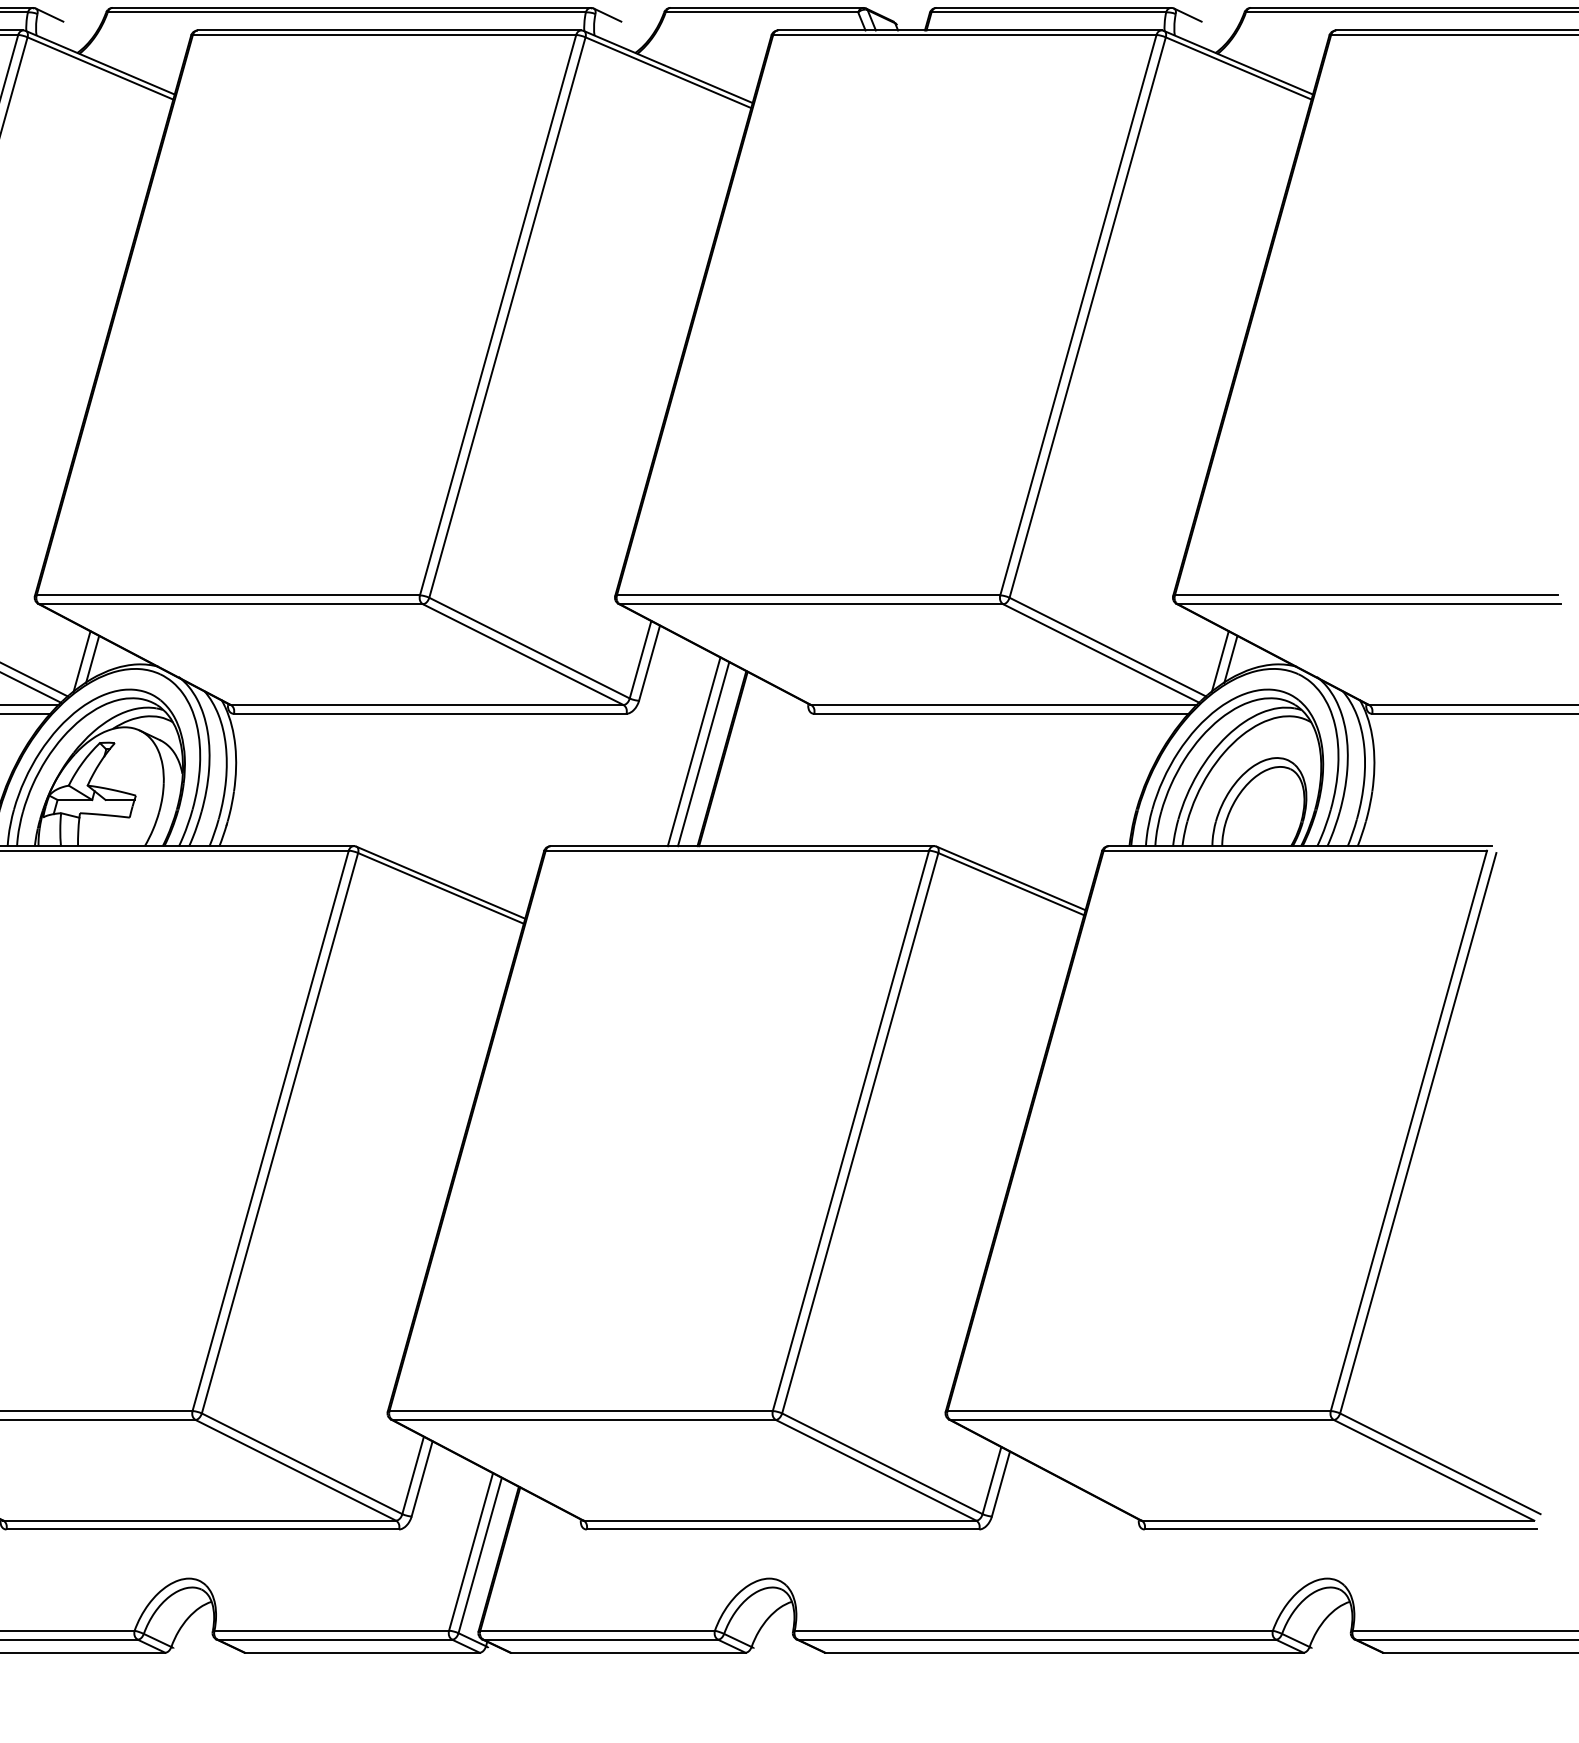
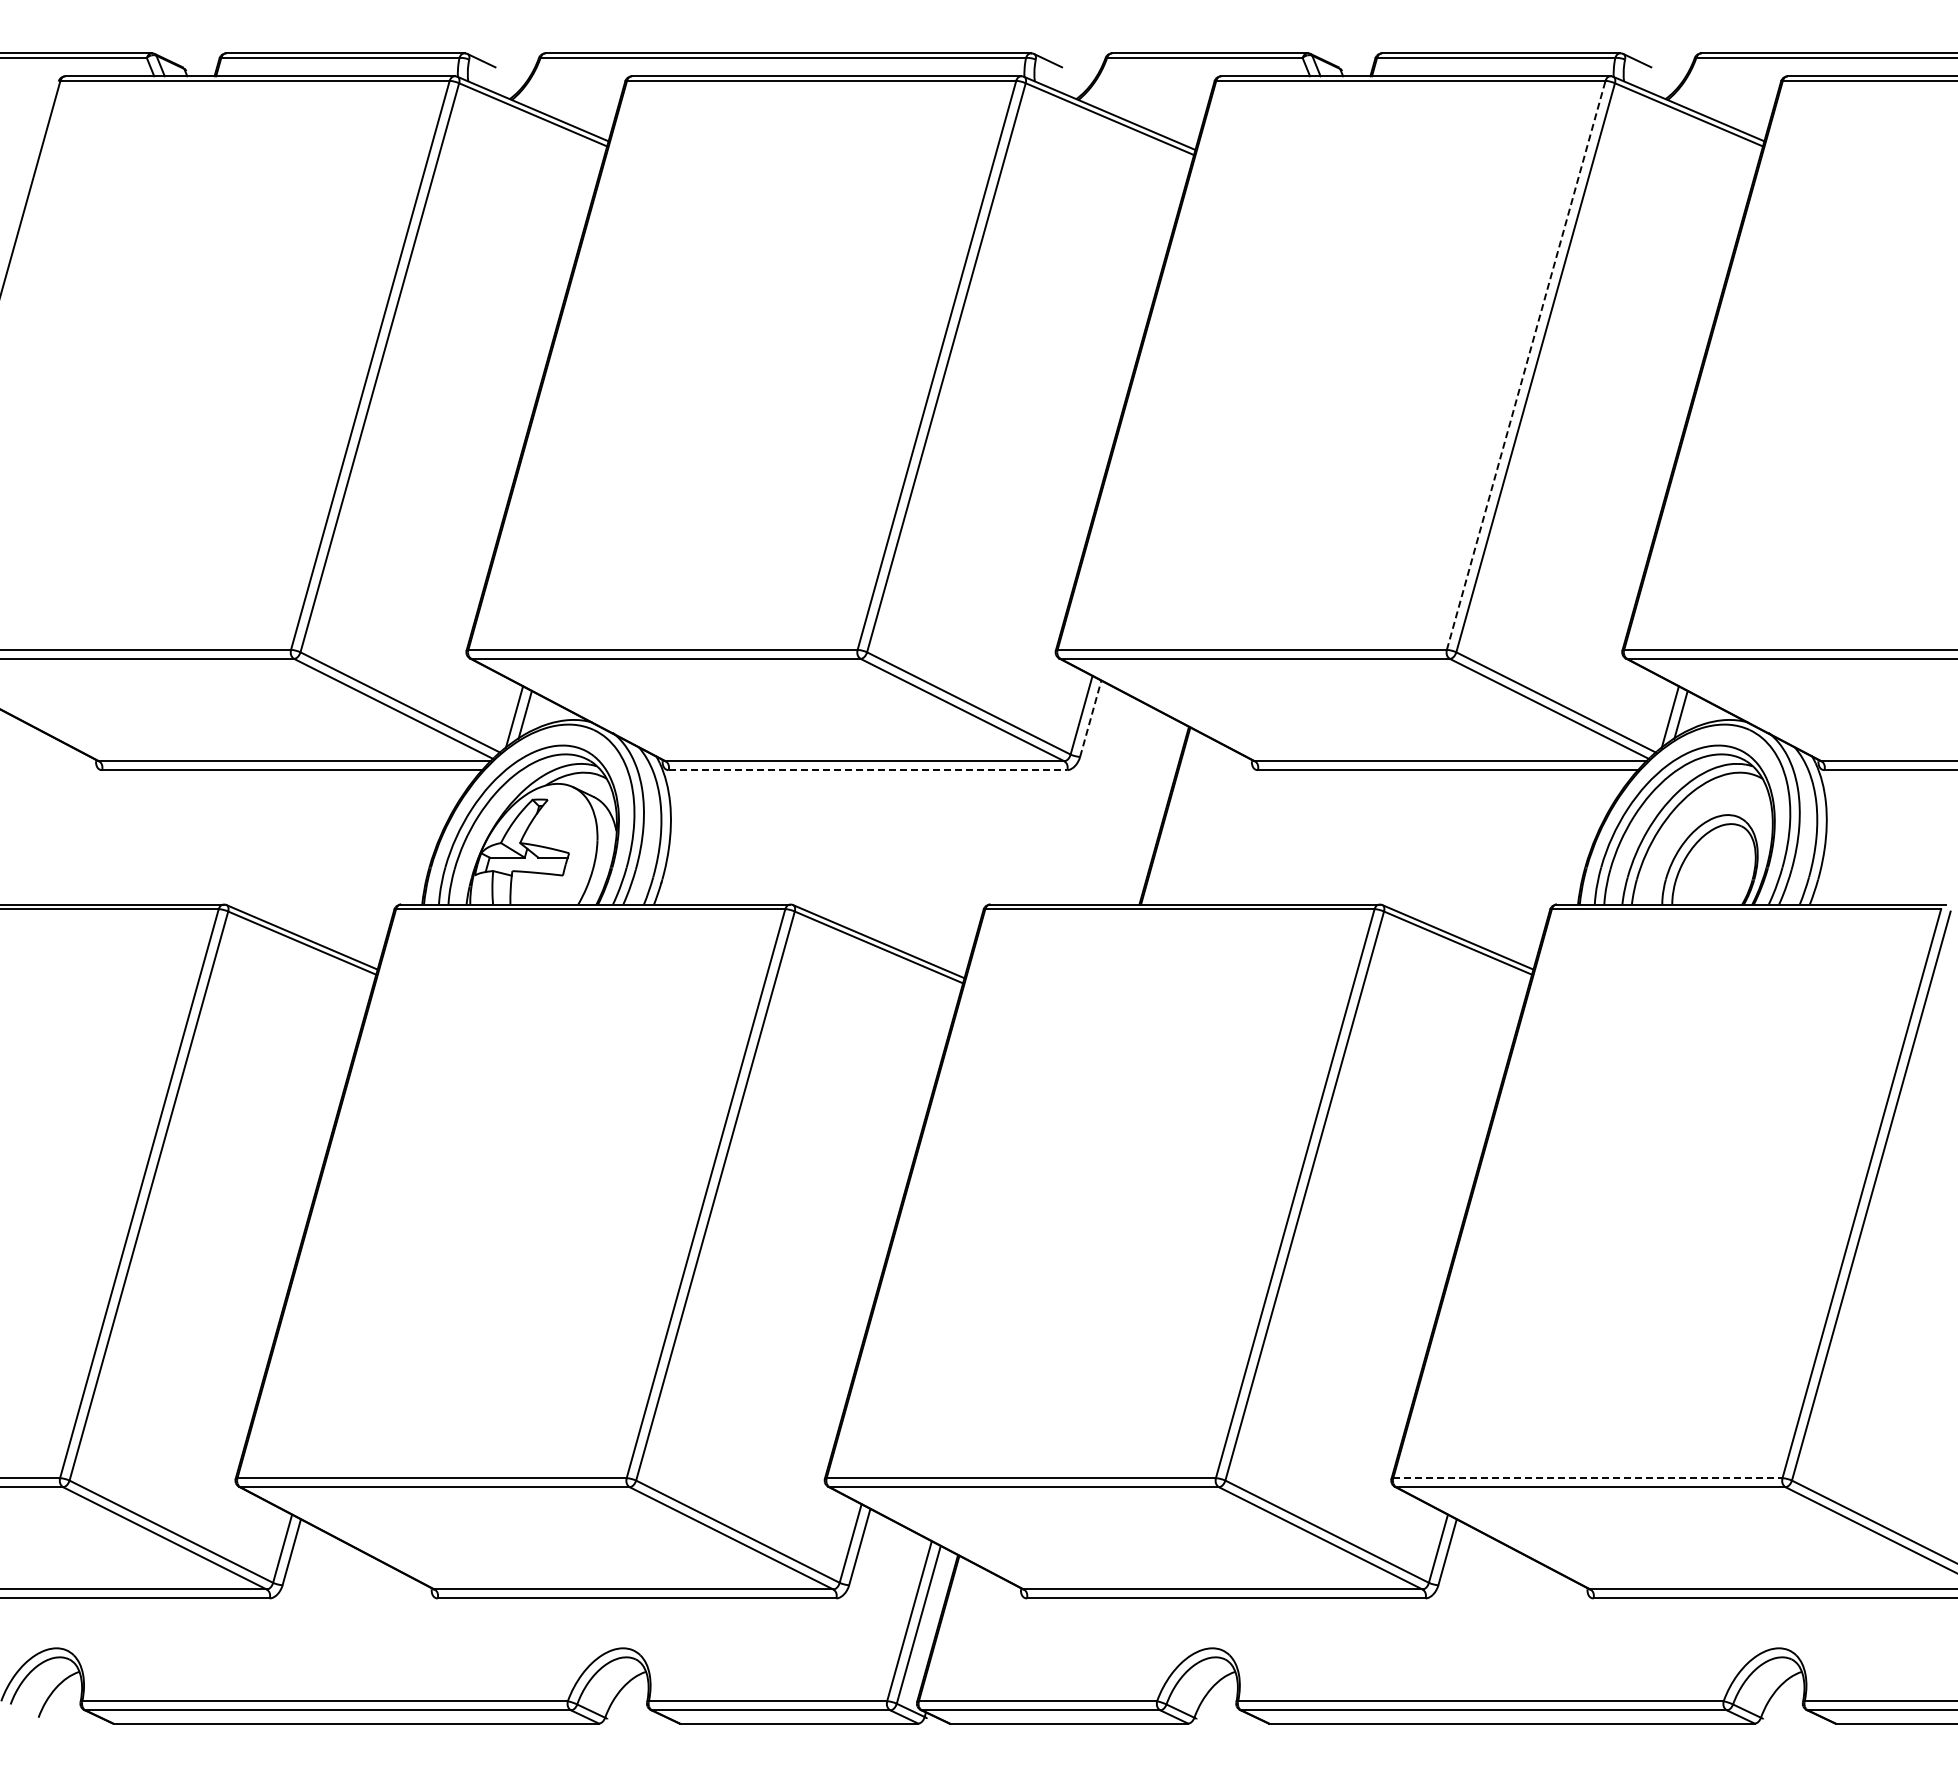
line: (1078, 314) -> (1526, 364), solid -> dashed
line: (649, 662) -> (1090, 718), solid -> dashed
line: (430, 714) -> (868, 770), solid -> dashed
line: (693, 751) -> (1135, 808), removed
line: (703, 753) -> (1145, 810), removed
line: (1138, 1411) -> (1587, 1478), solid -> dashed

